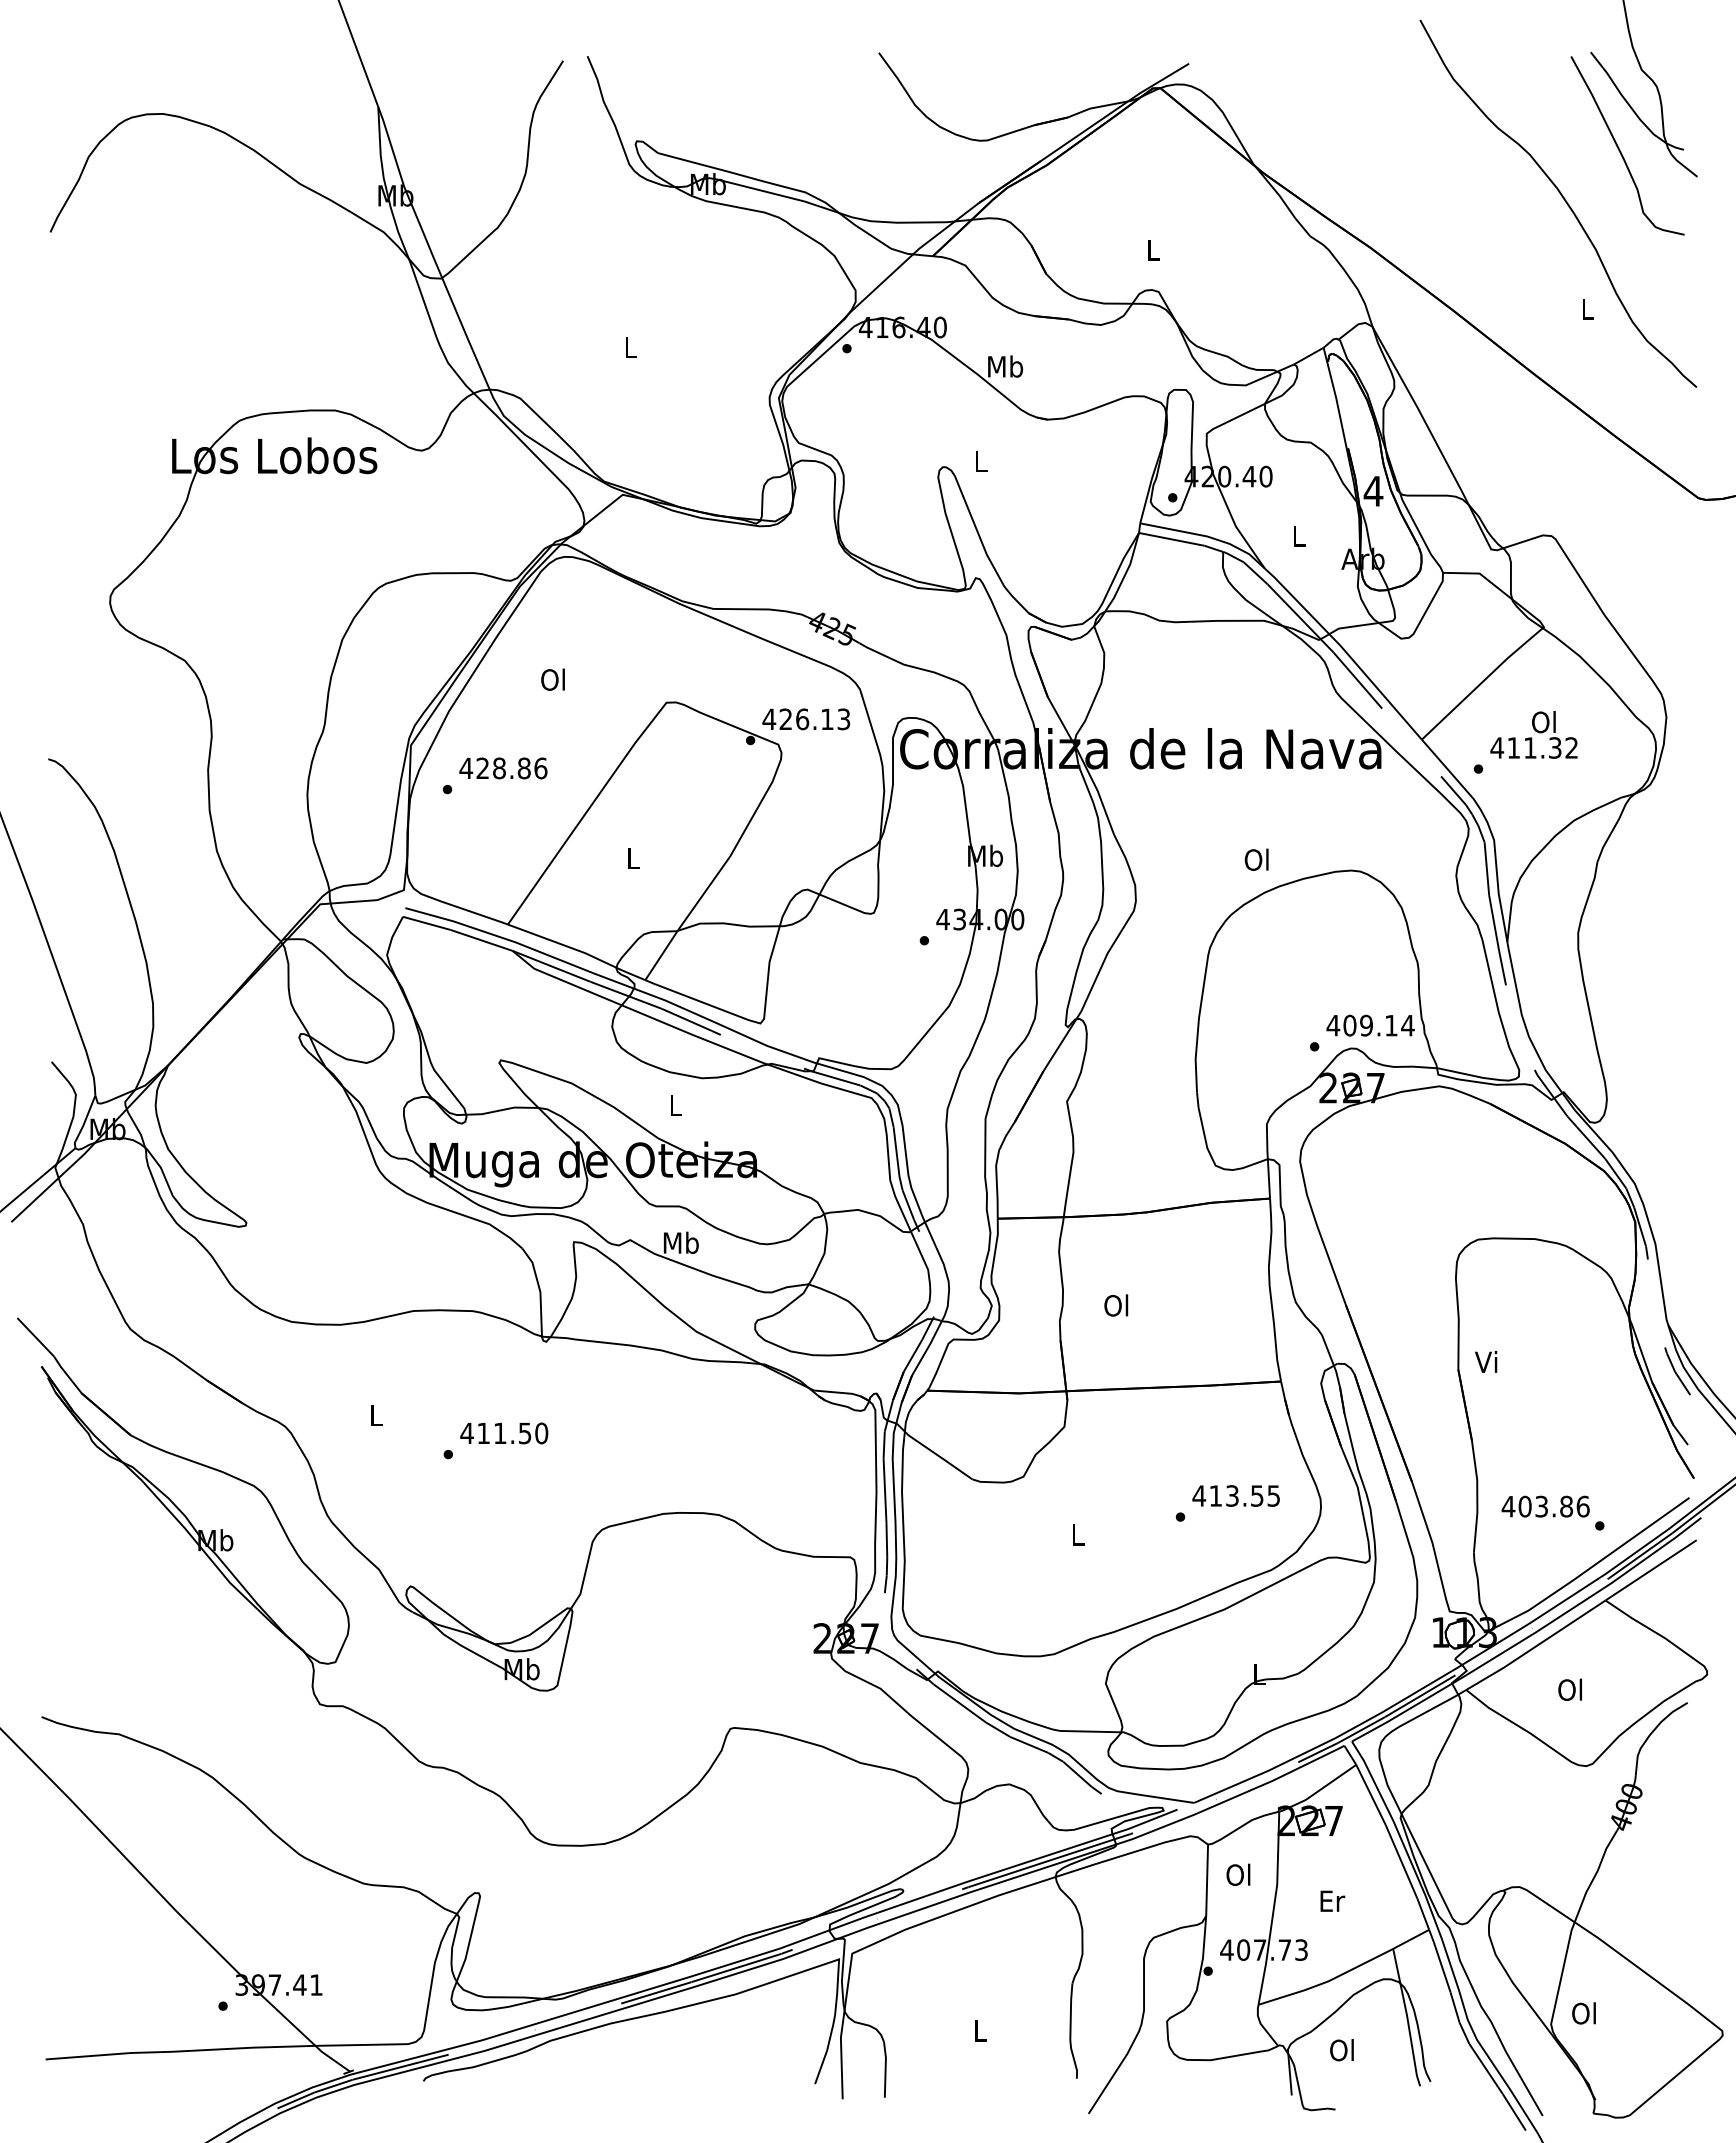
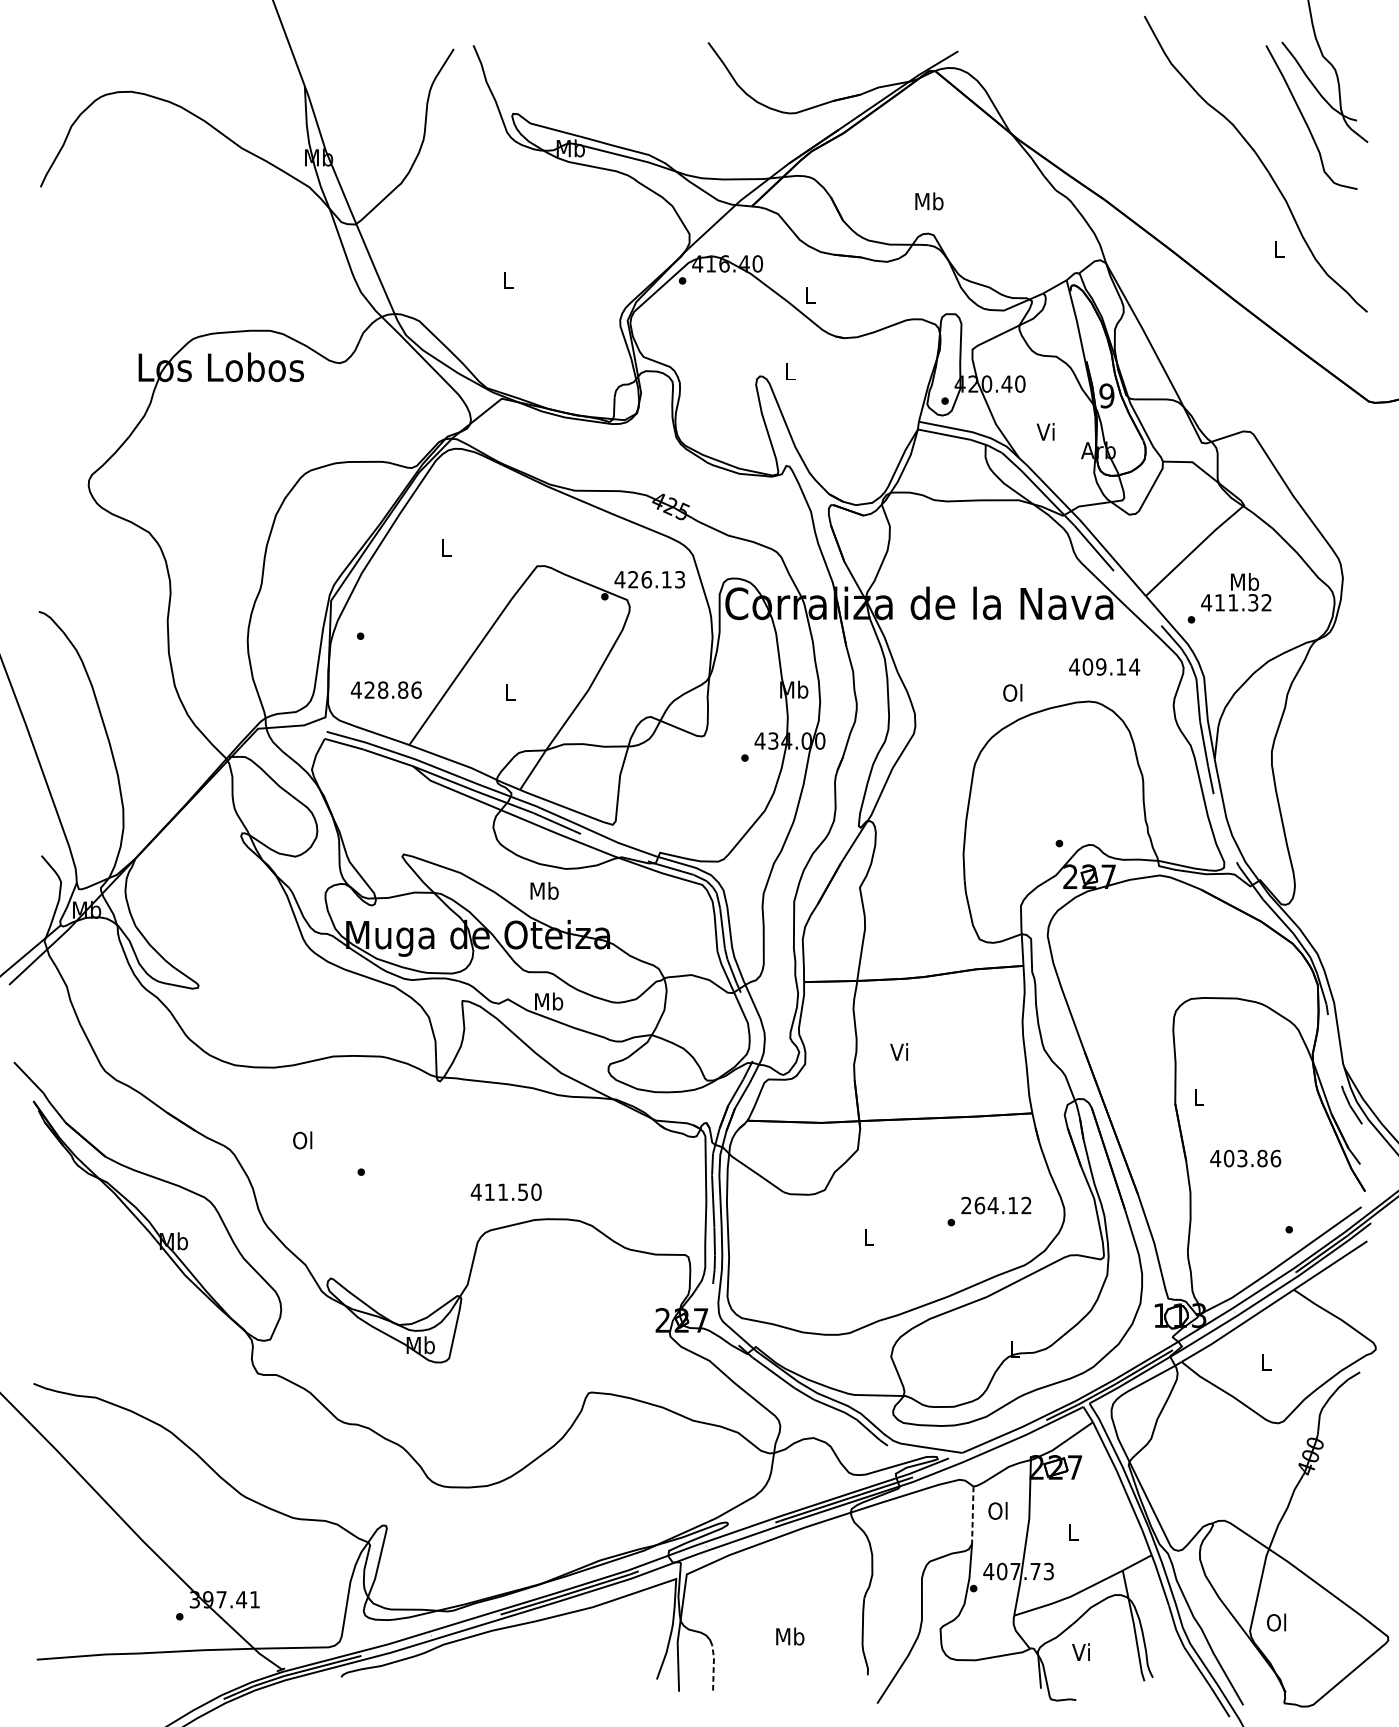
text: (1152, 249) -> (928, 201), L -> Mb
text: (1005, 366) -> (810, 295), Mb -> L
text: (1373, 490) -> (1106, 395), 4 -> 9
text: (1297, 535) -> (1045, 431), L -> Vi
text: (552, 679) -> (445, 547), Ol -> L
text: (1544, 722) -> (1244, 582), Ol -> Mb
text: (503, 768) -> (386, 690), moved
text: (1370, 1025) -> (1104, 666), moved
text: (675, 1105) -> (544, 890), L -> Mb
text: (1116, 1305) -> (899, 1052), Ol -> Vi
text: (1486, 1361) -> (1197, 1097), Vi -> L
text: (375, 1415) -> (302, 1140), L -> Ol
text: (504, 1433) -> (506, 1192), moved
text: (1235, 1495) -> (995, 1205), 413.55 -> 264.12
text: (1545, 1506) -> (1245, 1158), moved
text: (1569, 1689) -> (1264, 1361), Ol -> L
line: (1207, 1880) -> (973, 1515), solid -> dashed
text: (1332, 1900) -> (1073, 1531), Er -> L
text: (980, 2030) -> (790, 1636), L -> Mb
text: (1341, 2050) -> (1081, 1652), Ol -> Vi
line: (885, 2069) -> (713, 1667), solid -> dashed

